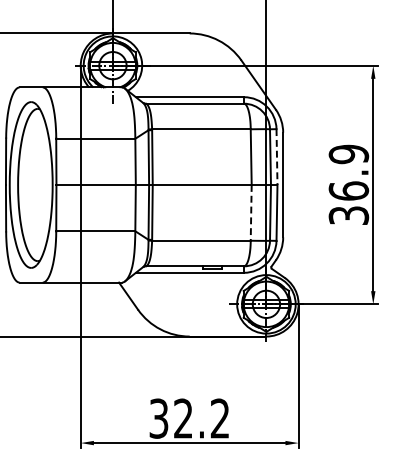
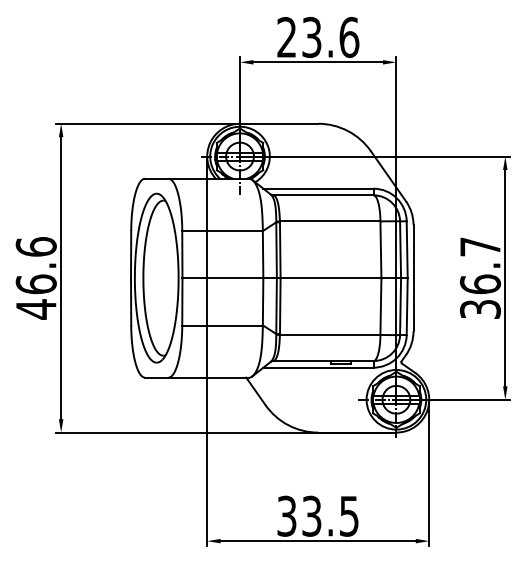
text: (347, 153) -> (479, 246), 36.9 -> 36.7
line: (277, 157) -> (407, 250), dashed -> solid
line: (250, 213) -> (380, 307), dashed -> solid
text: (201, 417) -> (330, 515), 32.2 -> 33.5

